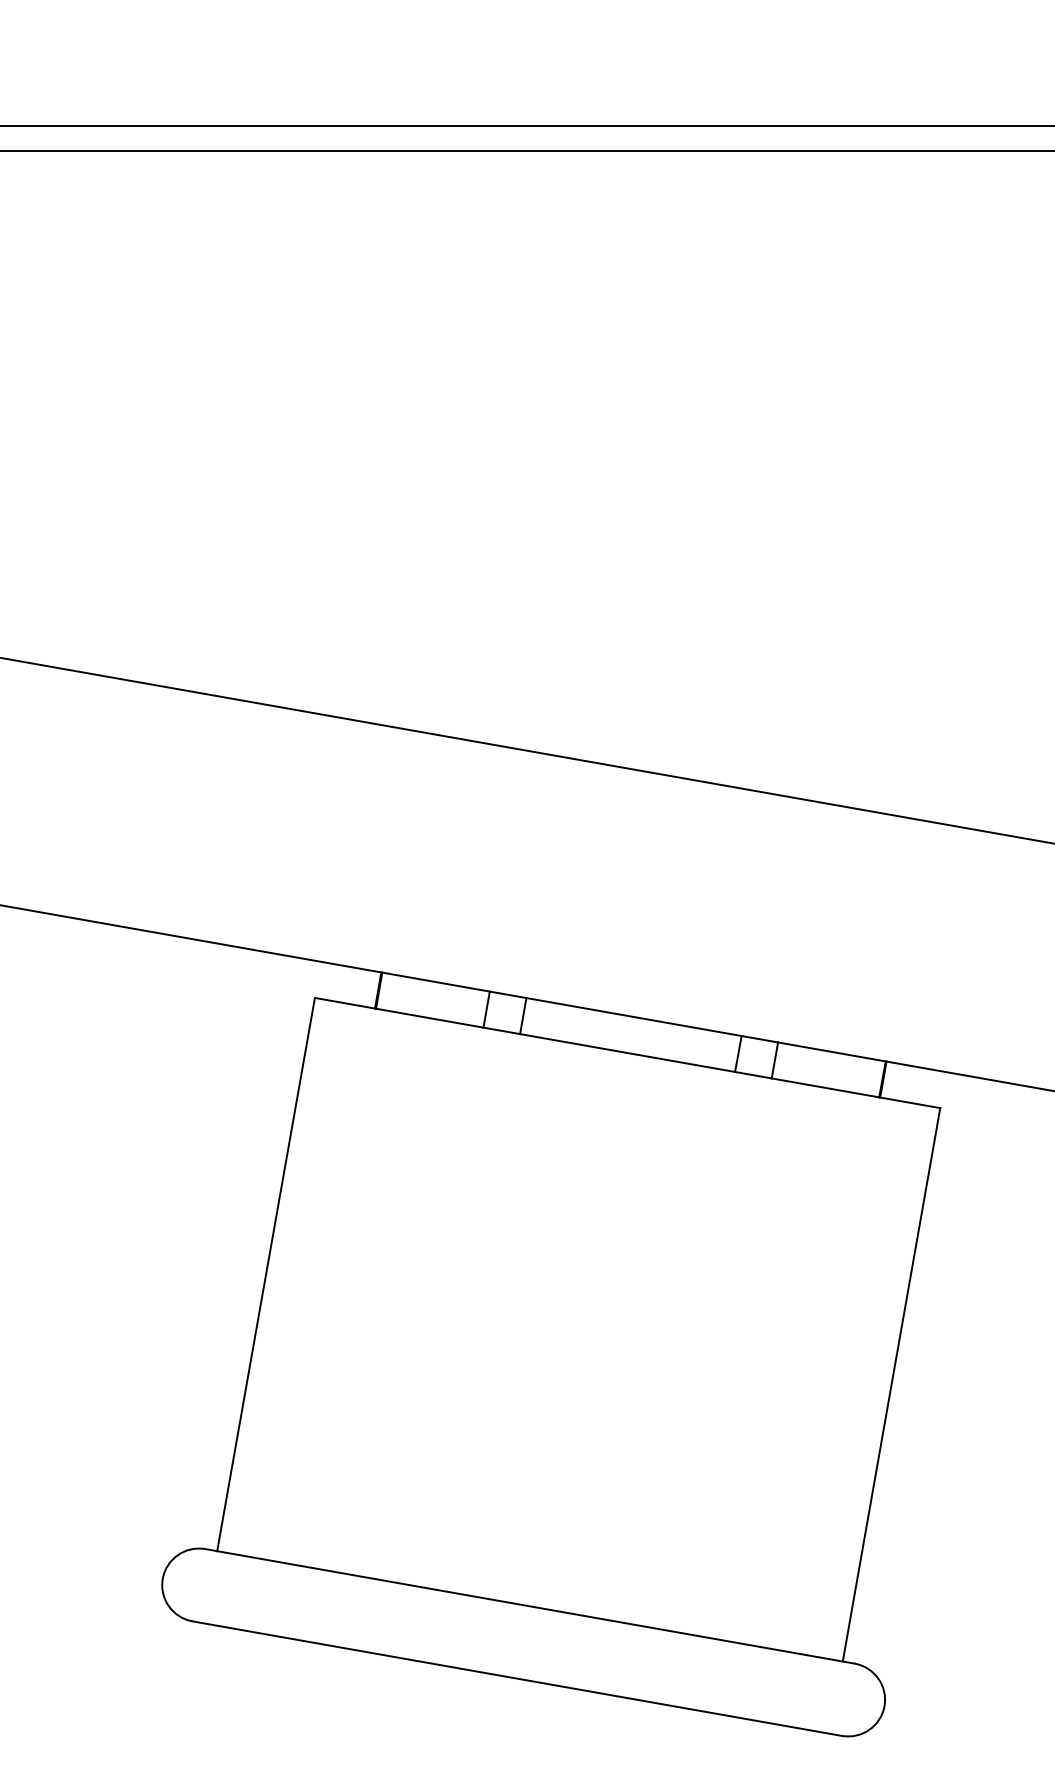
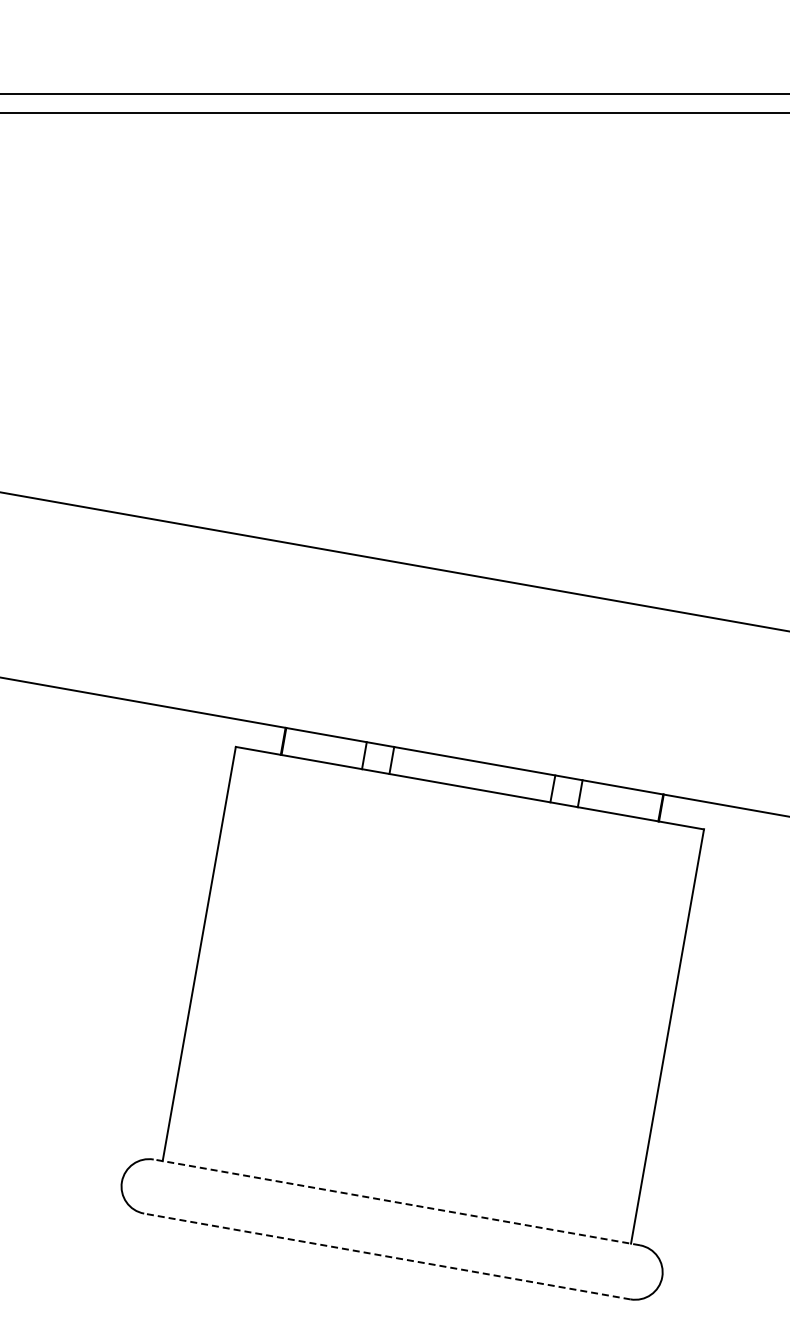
line: (529, 1606) -> (396, 1202), solid -> dashed
line: (517, 1678) -> (387, 1256), solid -> dashed

